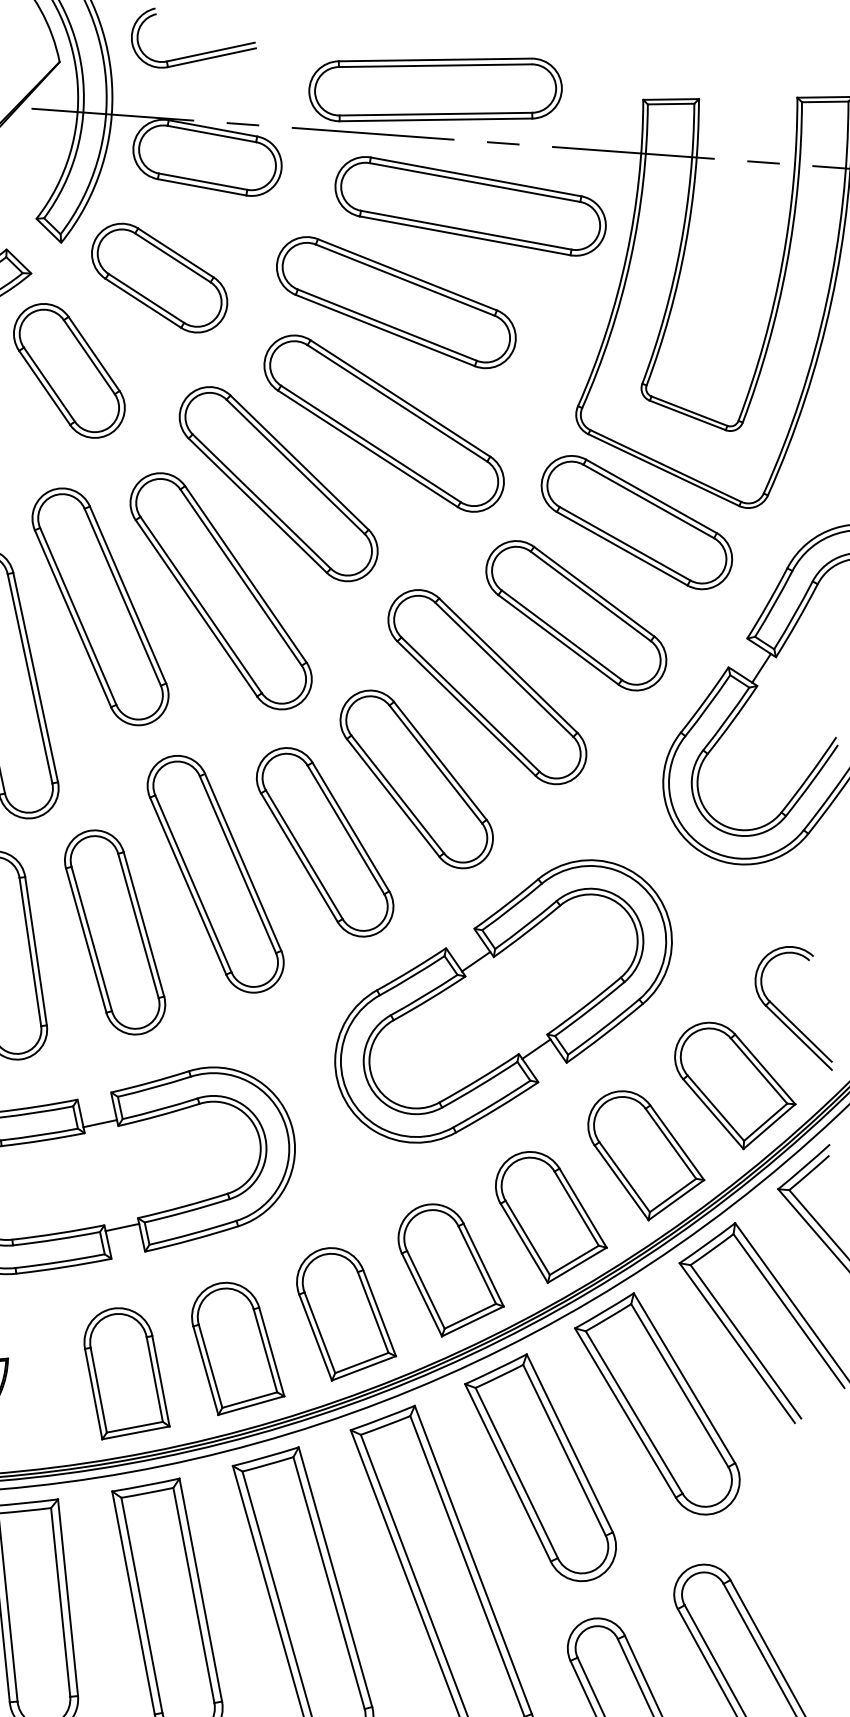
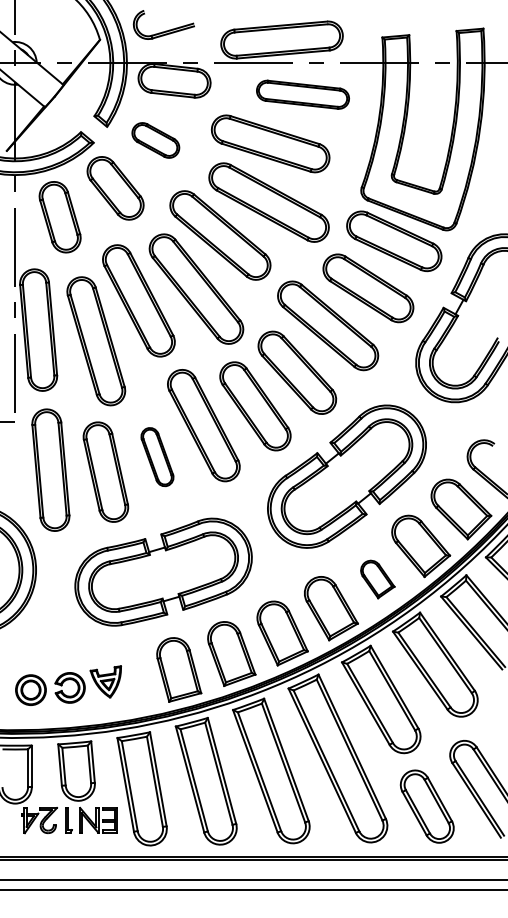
part: (469, 205) -> (302, 94), size x0.7
part: (159, 278) -> (155, 140), size x0.7
part: (115, 930) -> (157, 456), size x0.6
part: (550, 1218) -> (377, 579), size x0.6

